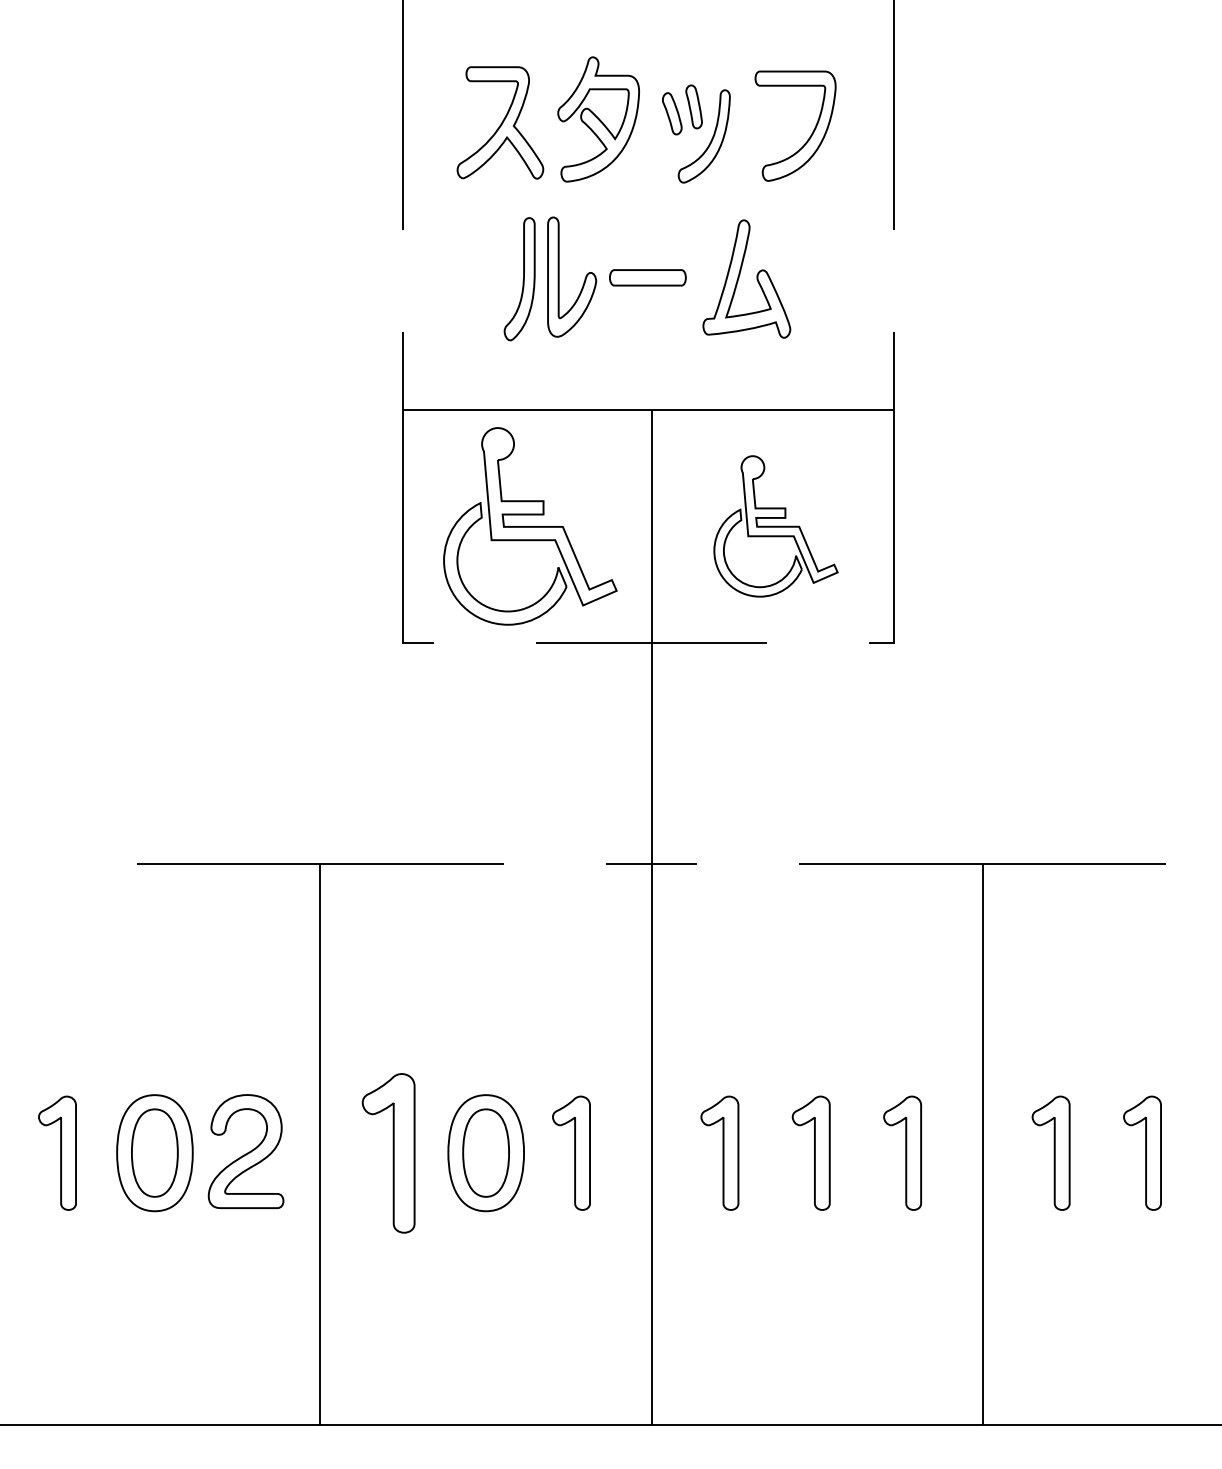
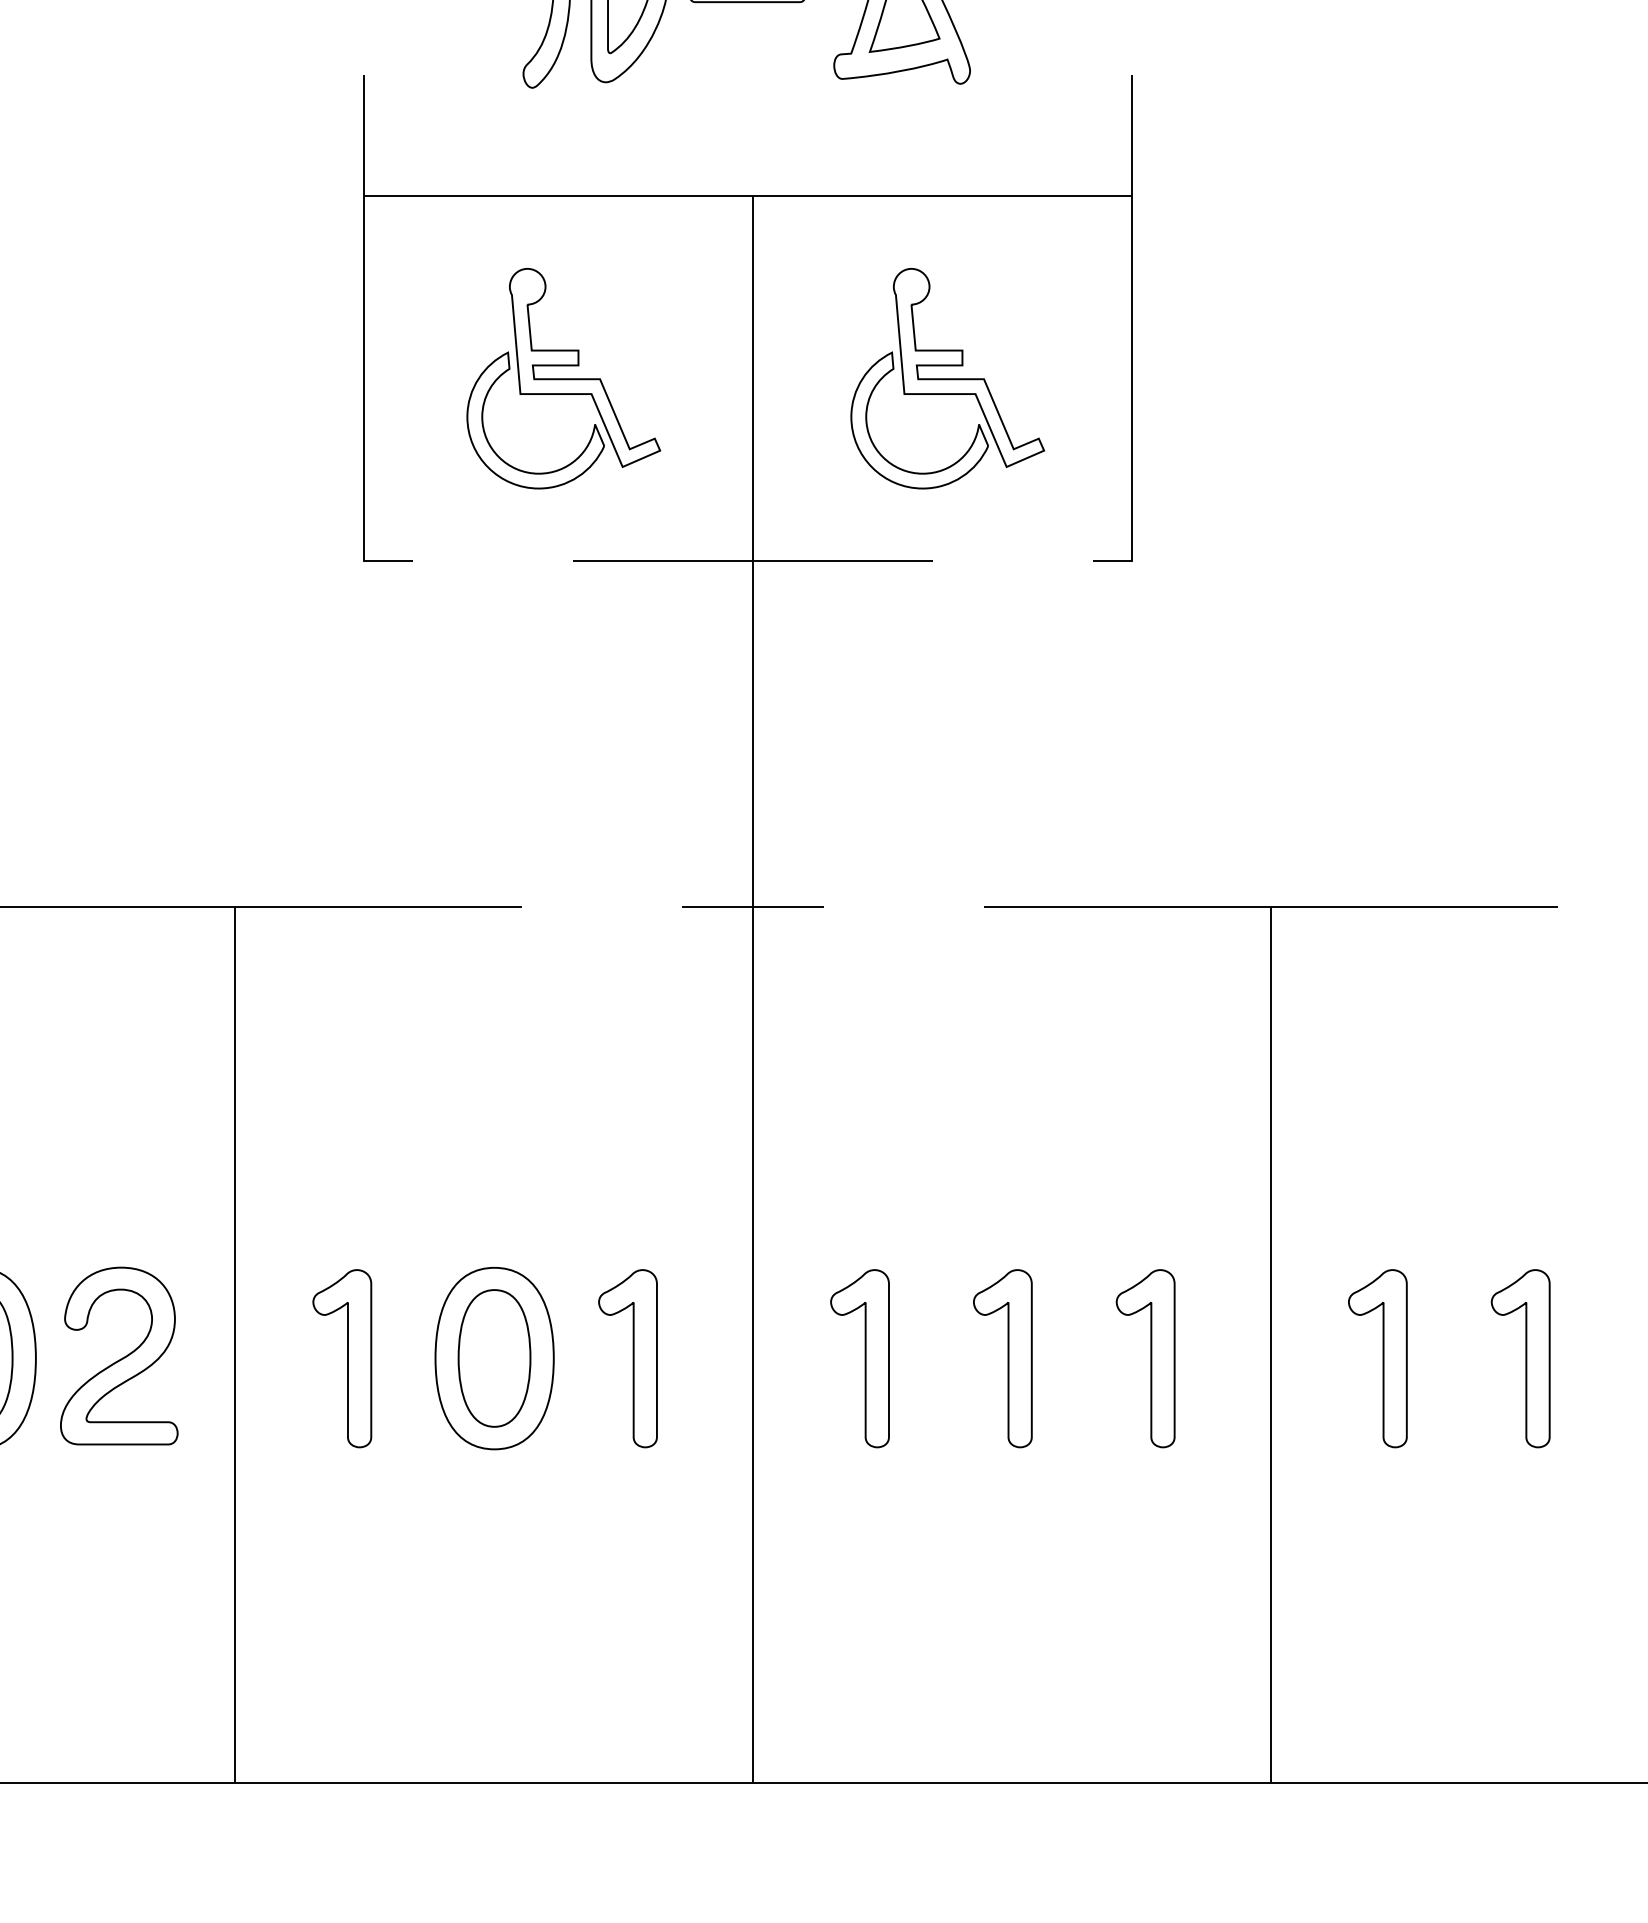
part: (530, 526) -> (563, 378), size x0.71
part: (388, 1152) -> (341, 1357), size x0.71

